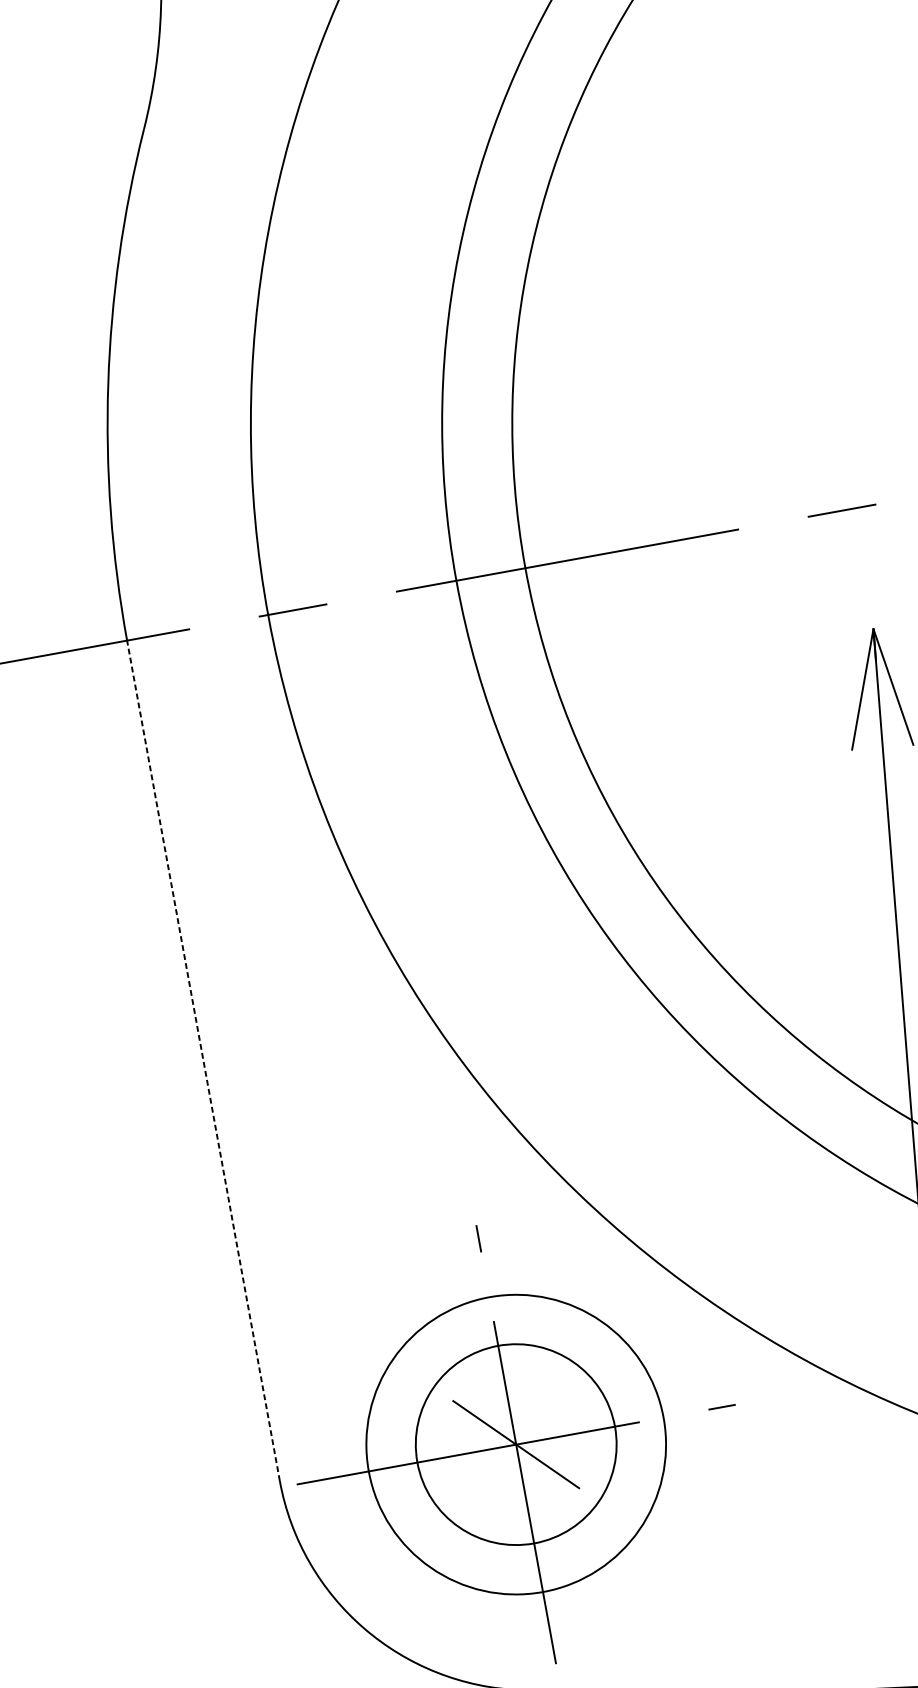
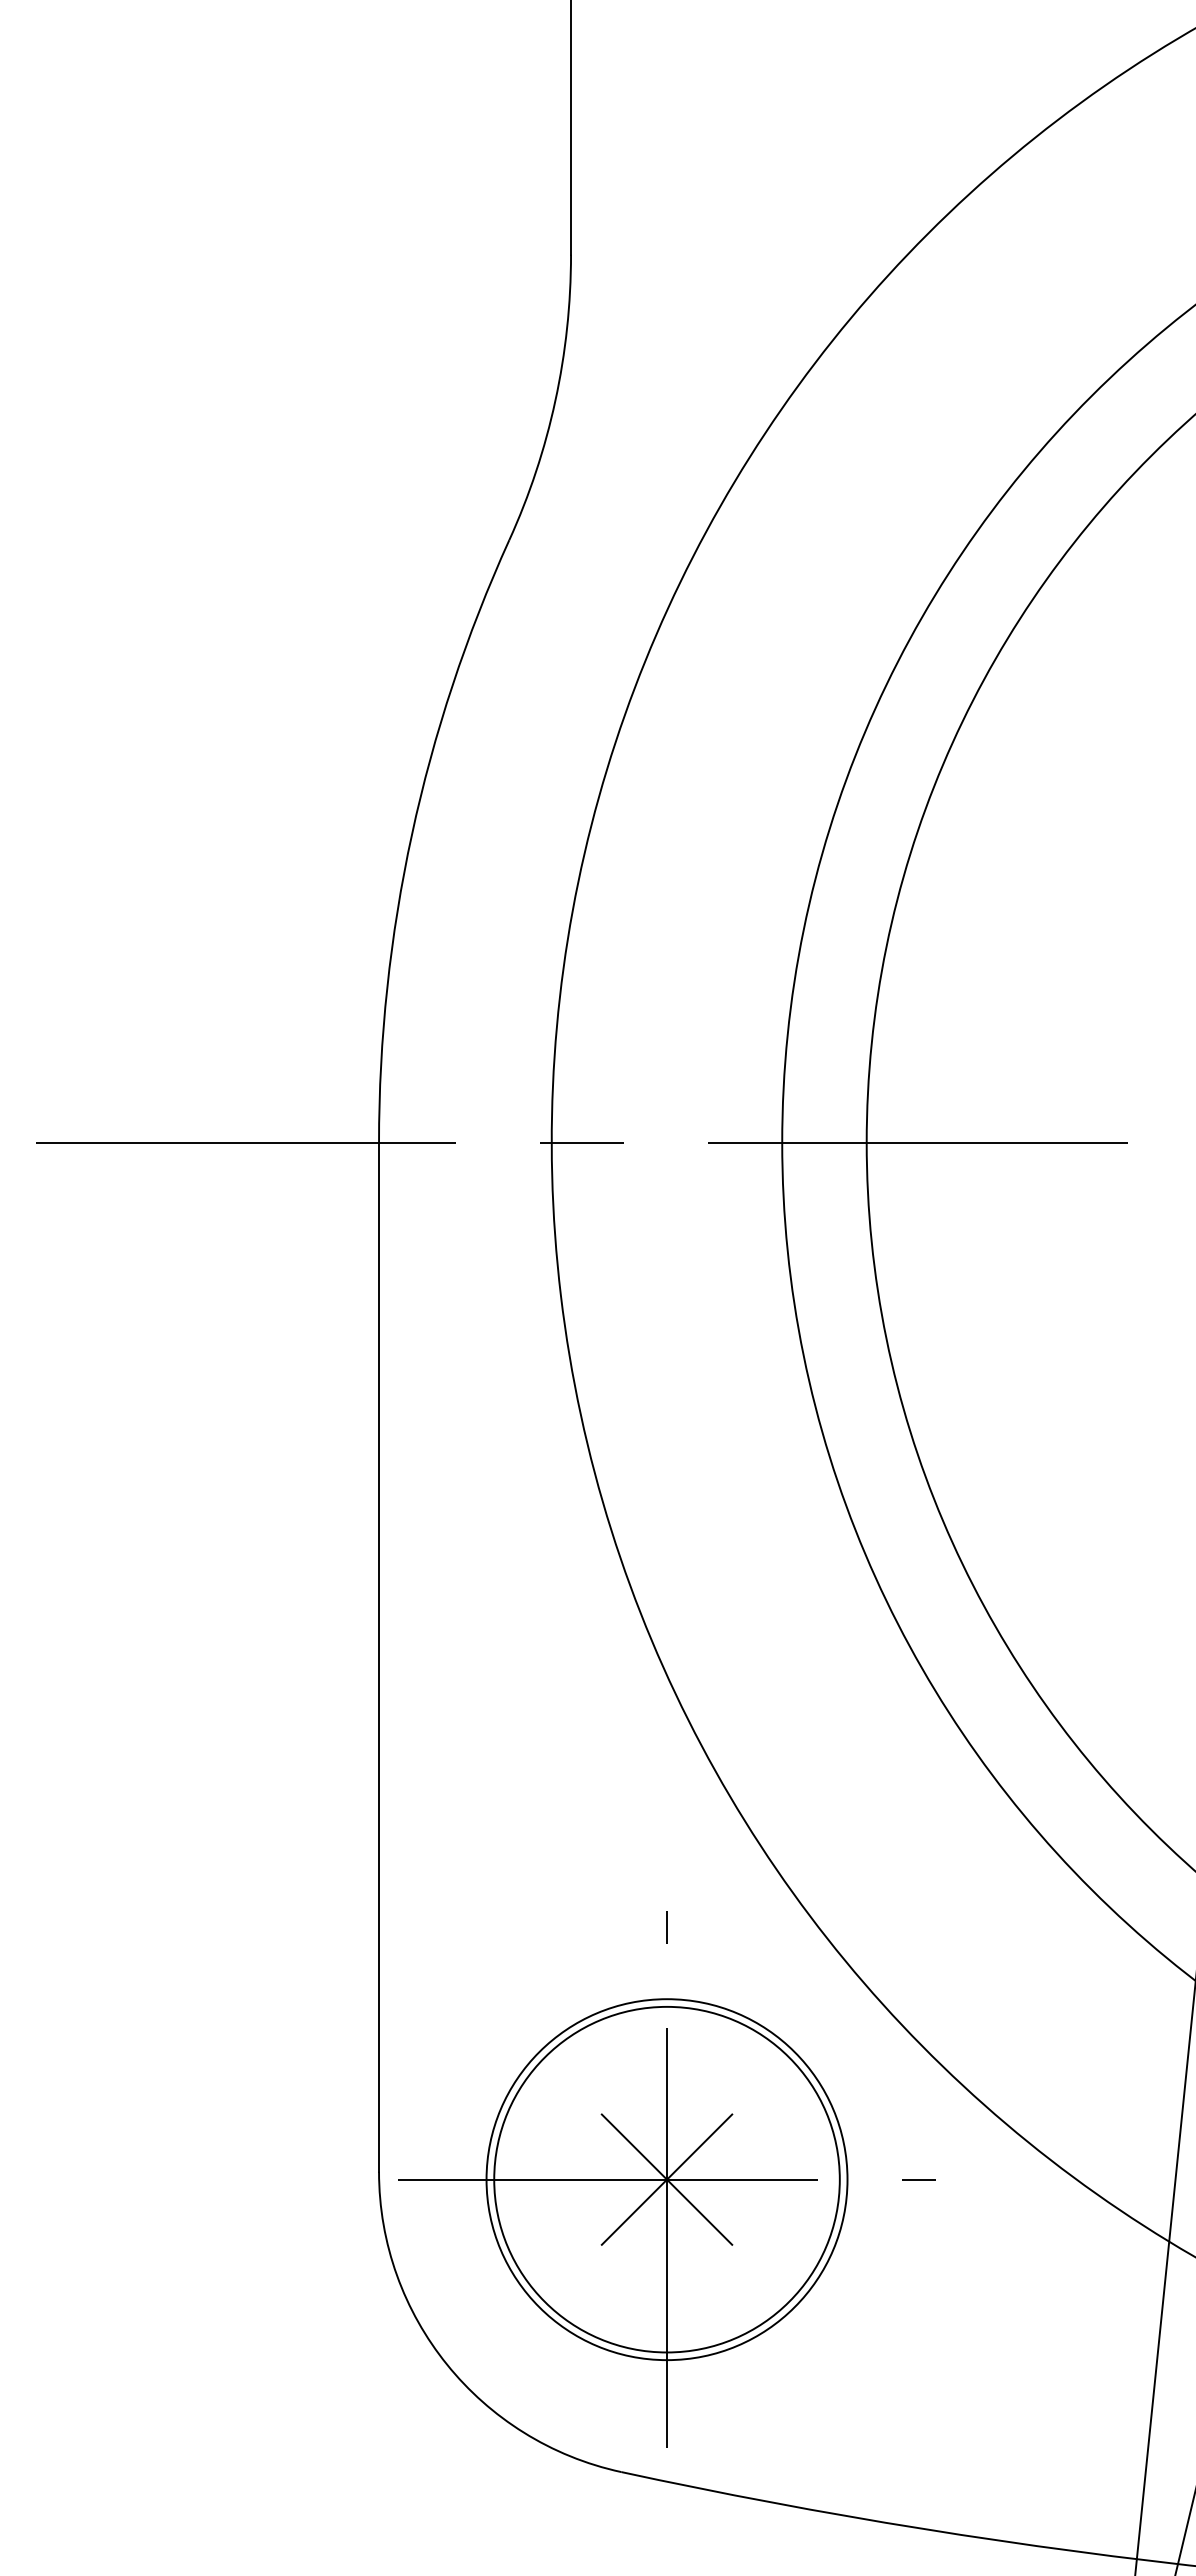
line: (203, 1060) -> (379, 1656), dashed -> solid
circle: (515, 1444) -> (666, 2179), size x1.43
line: (515, 1444) -> (666, 2179), added

